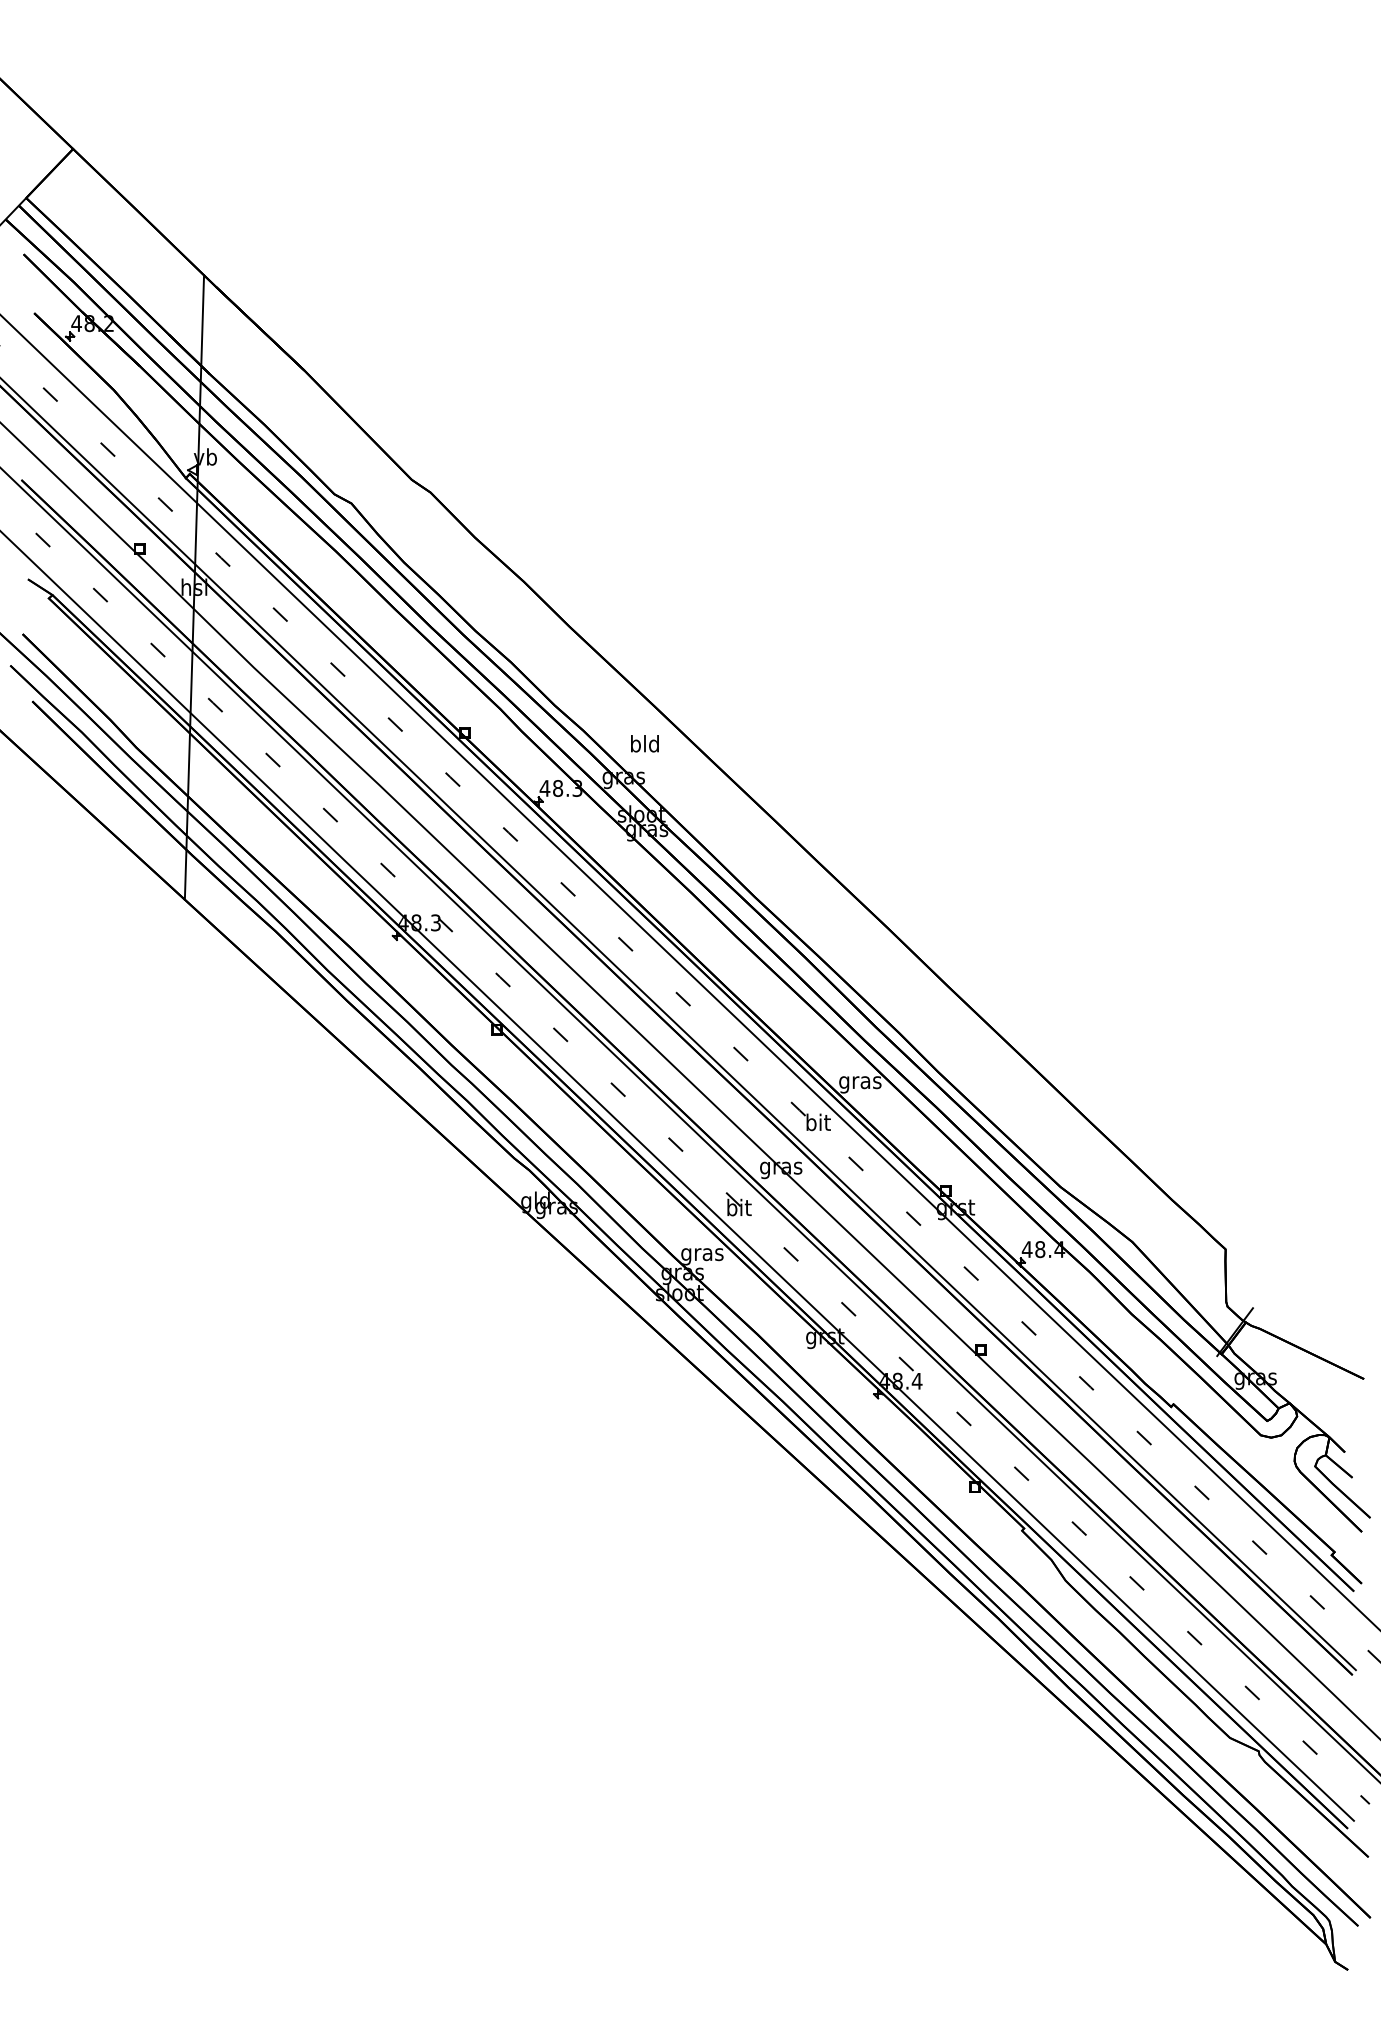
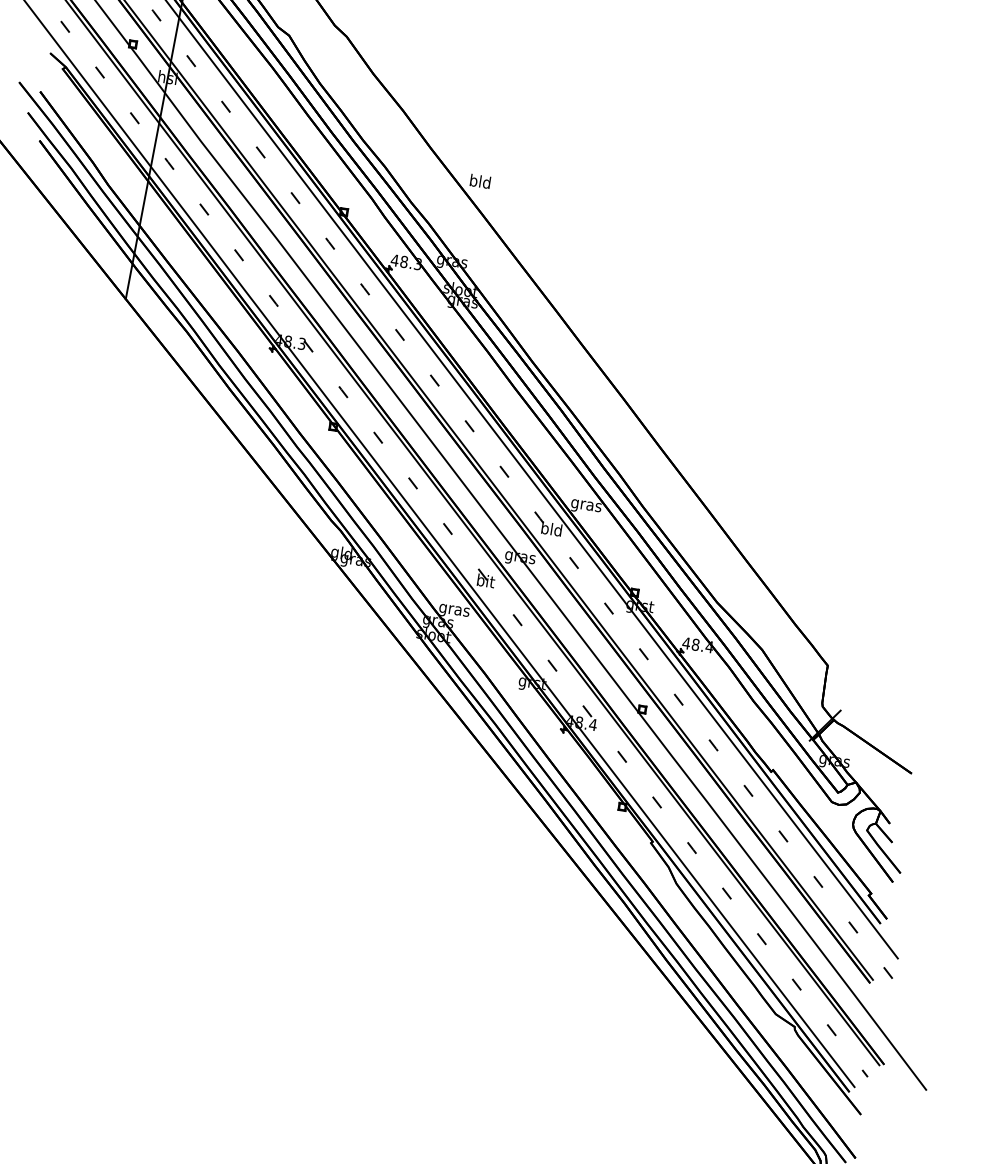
text: (644, 743) -> (480, 181), moved
text: (818, 1122) -> (552, 529), bit -> bld

